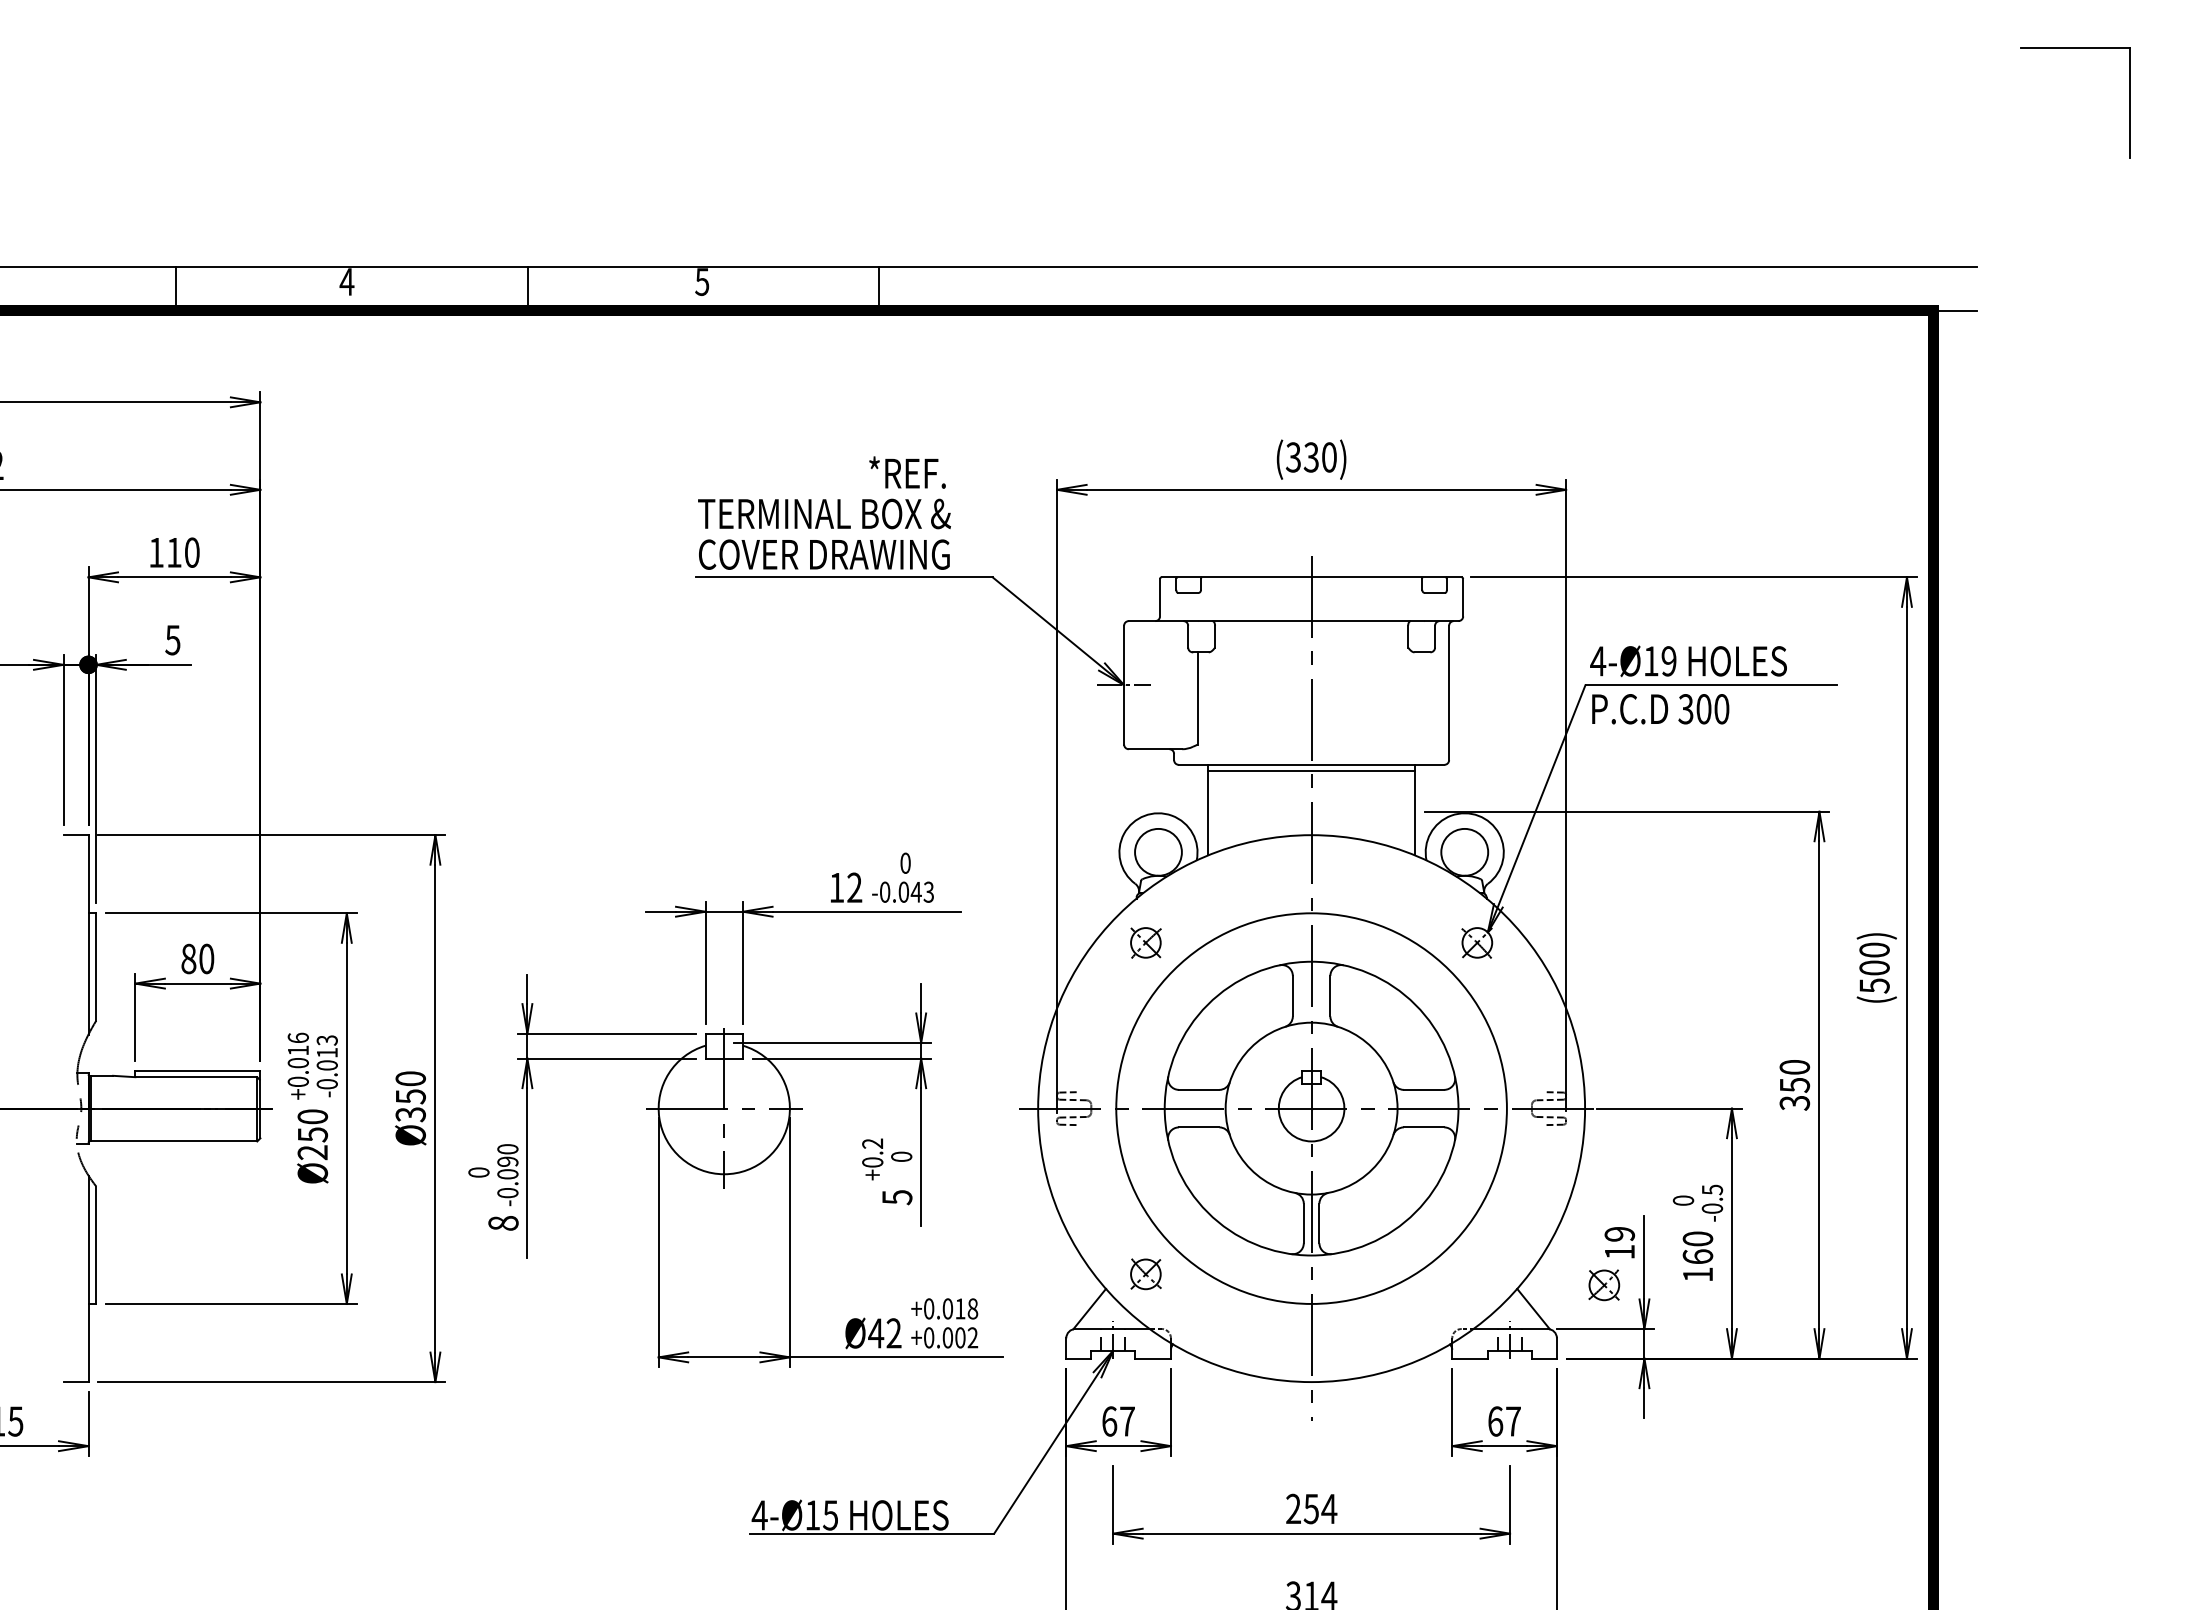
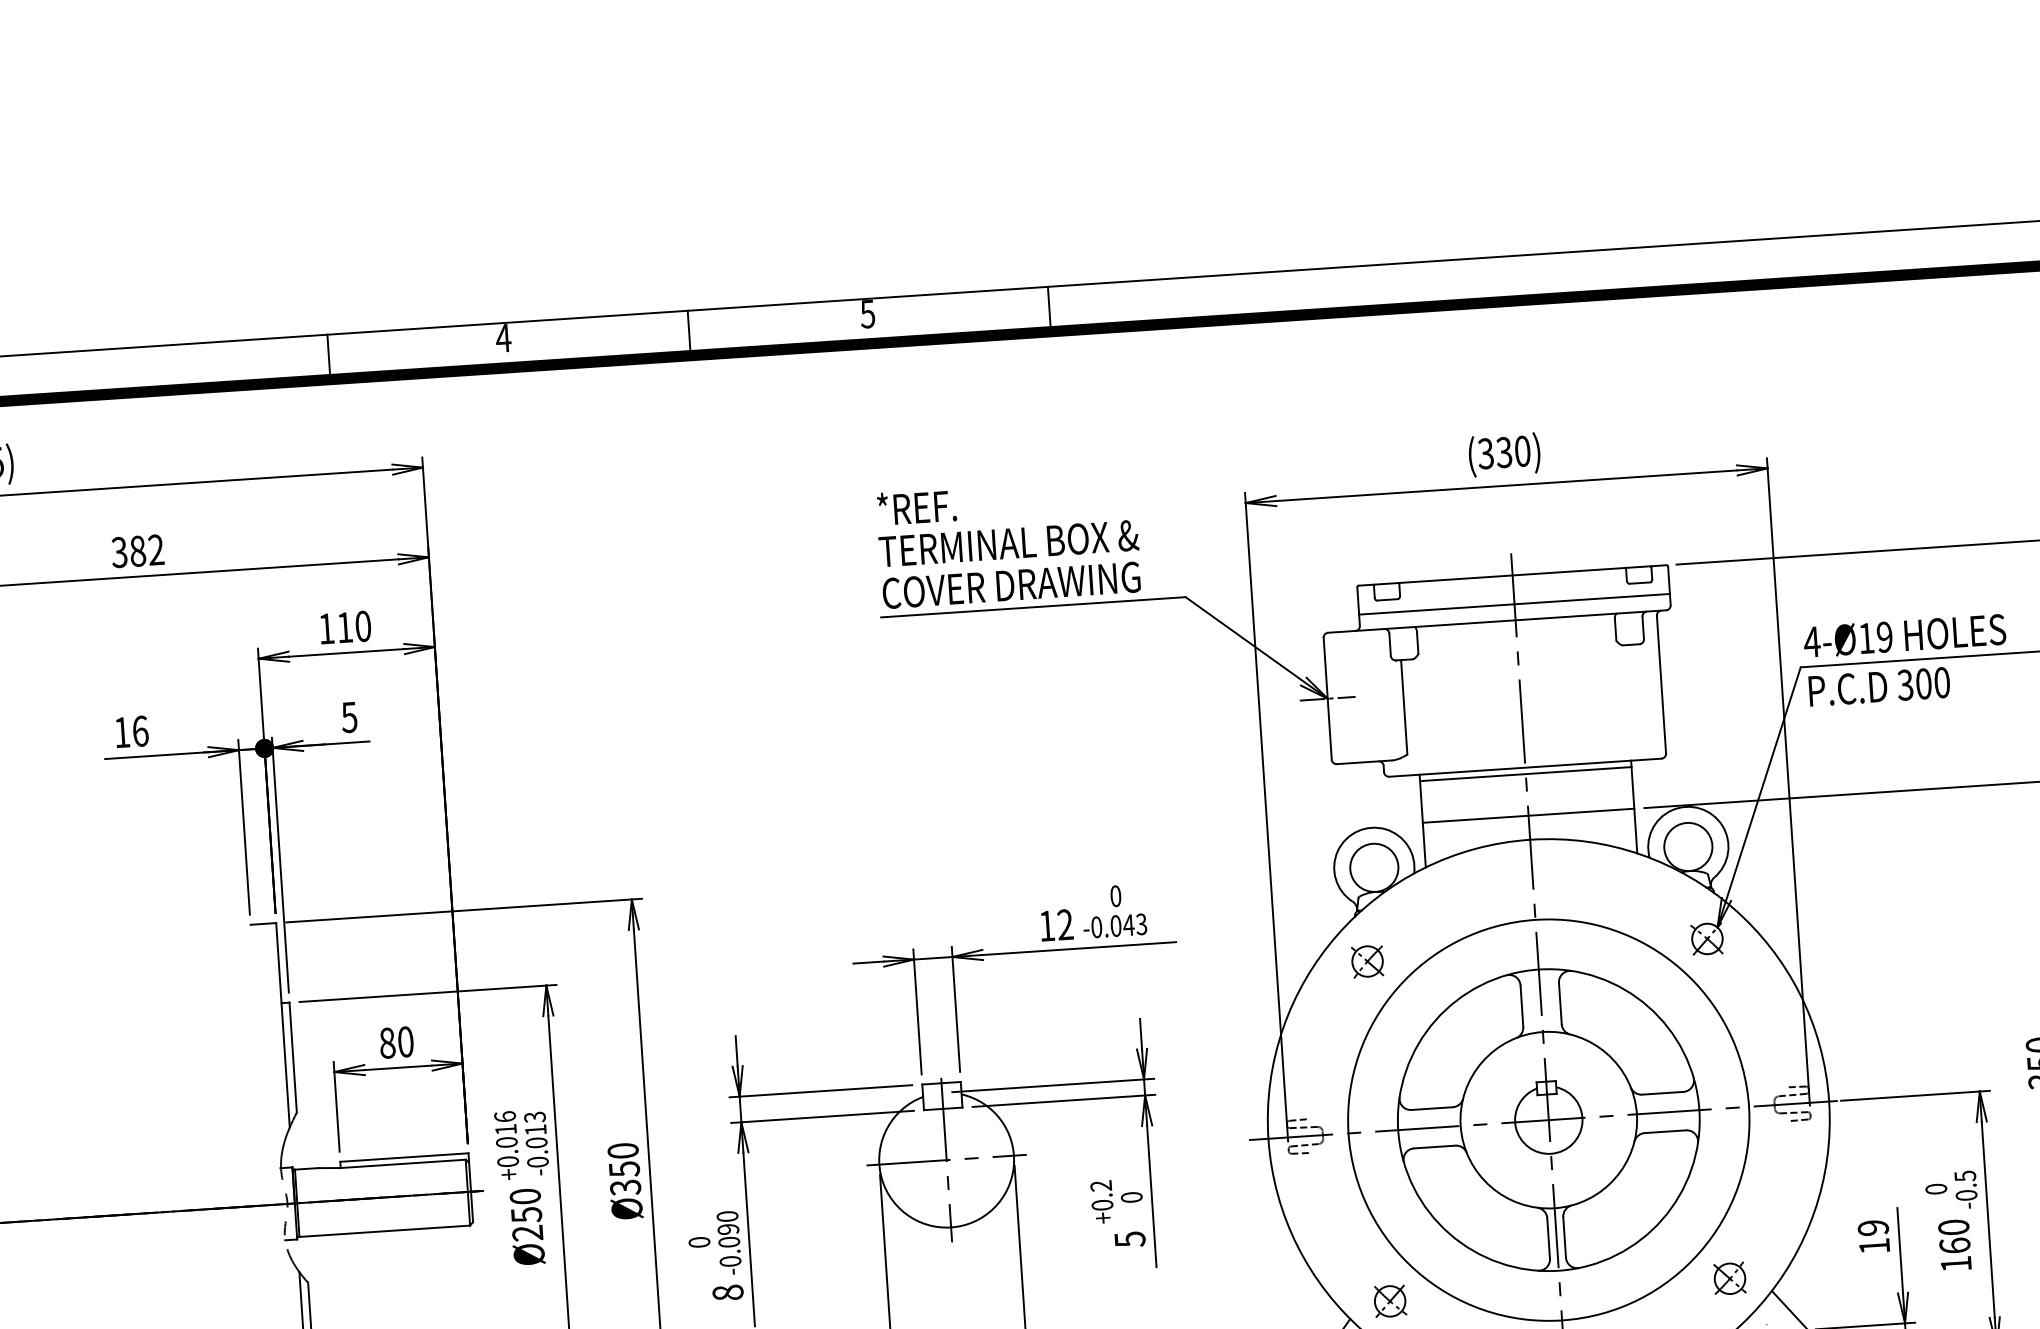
text: (907, 472) -> (916, 507), moved
line: (1311, 605) -> (1514, 604), added
line: (1311, 811) -> (1528, 815), added
part: (1604, 1285) -> (1730, 1278), moved

